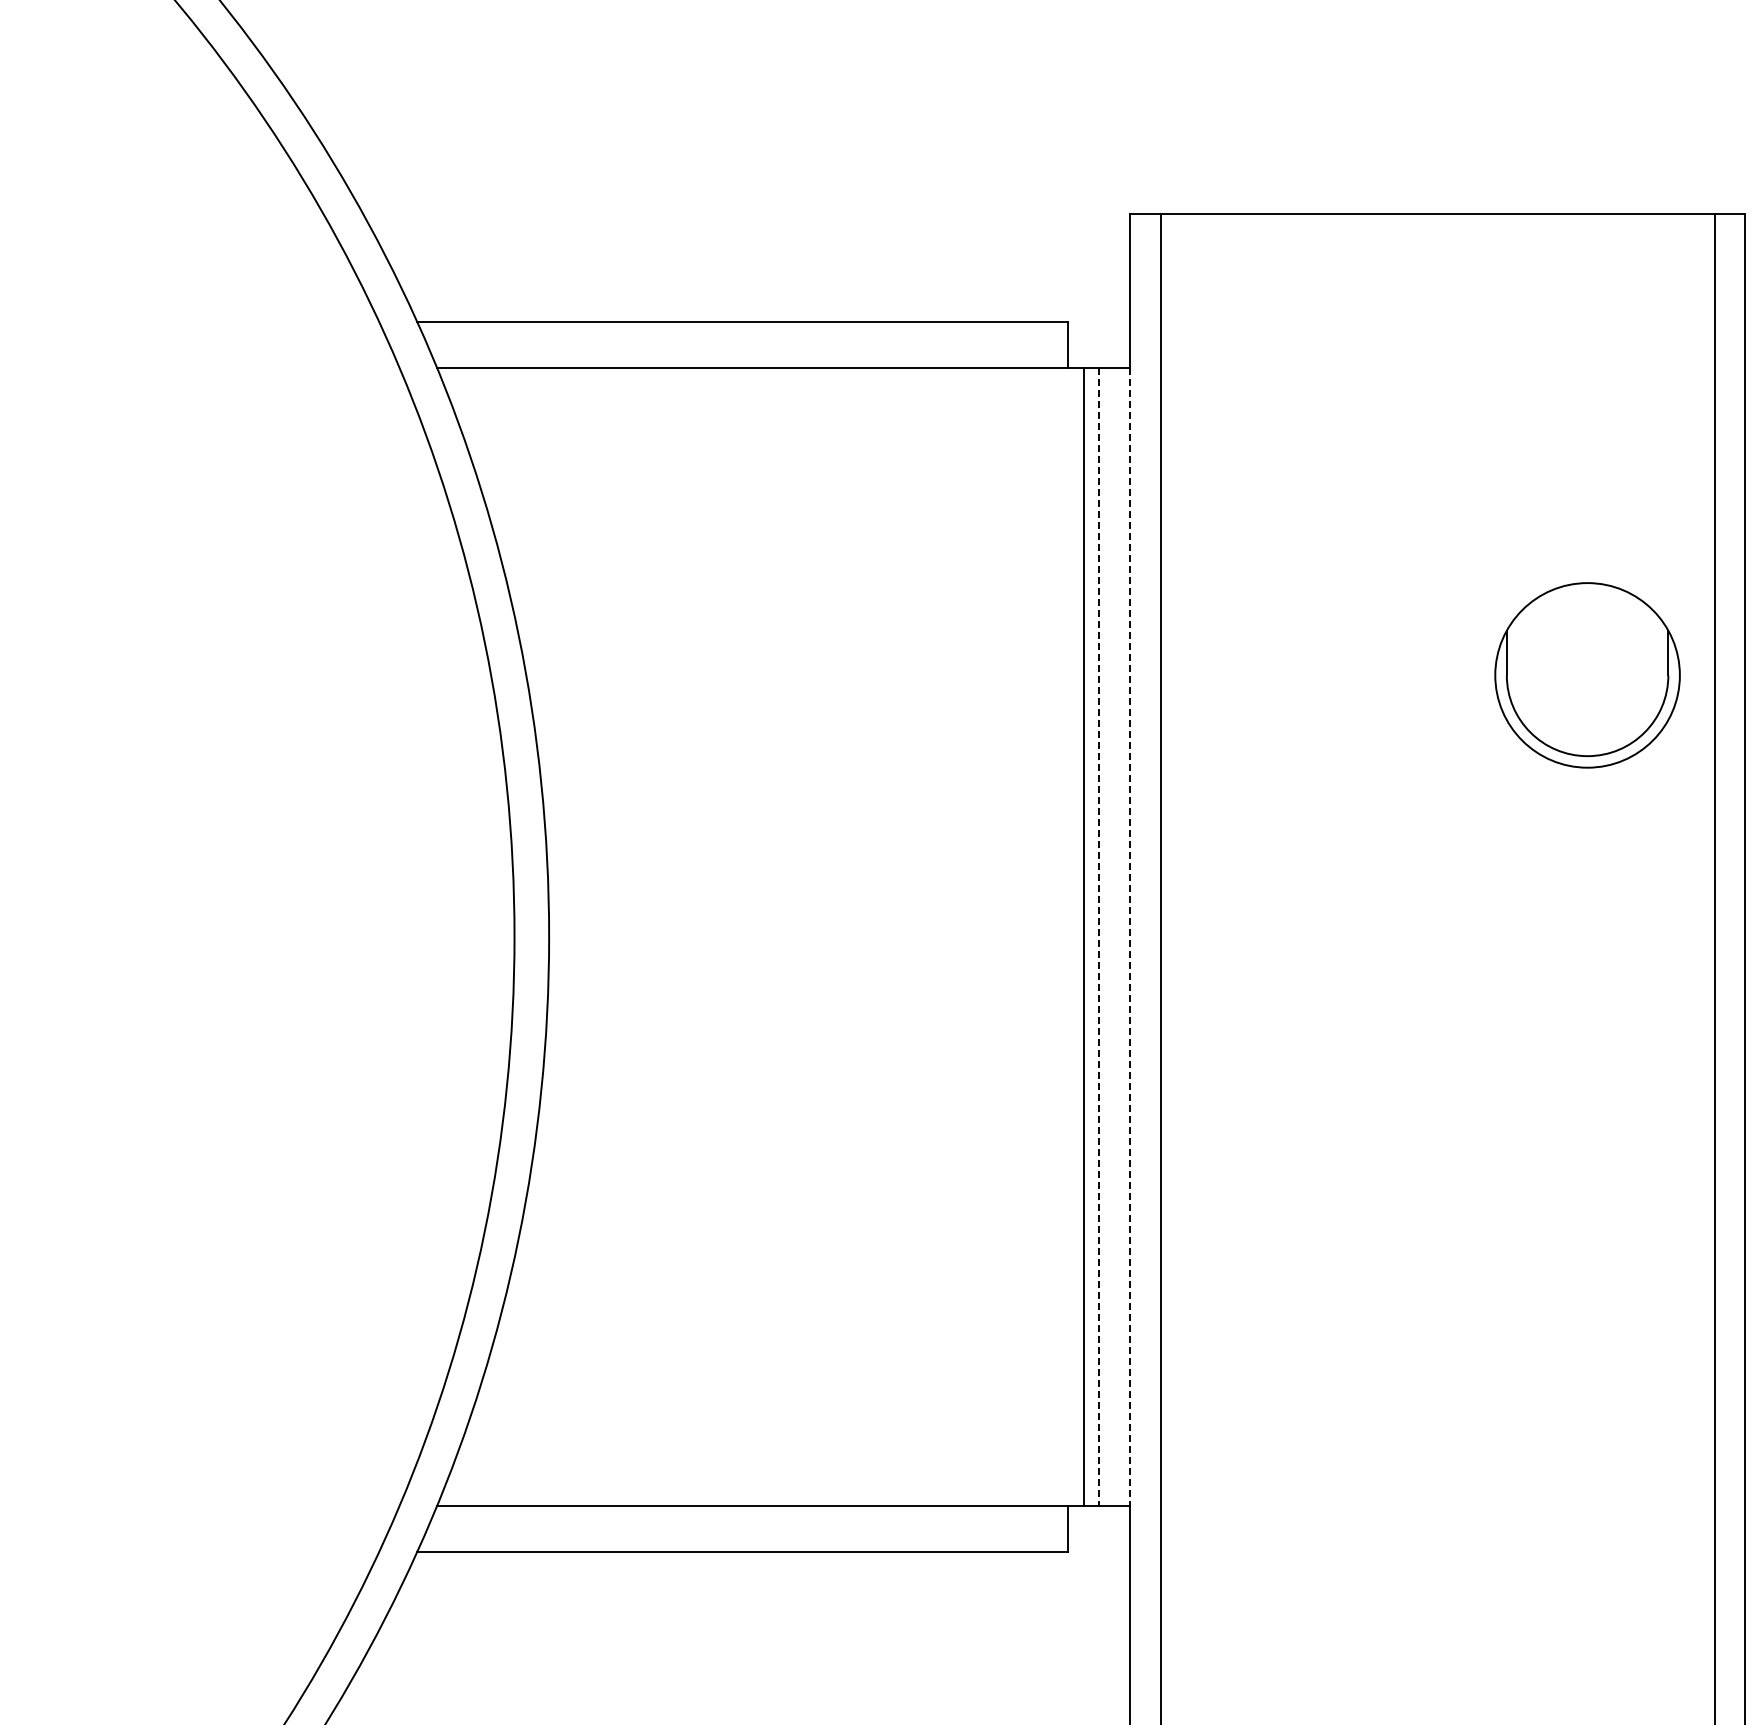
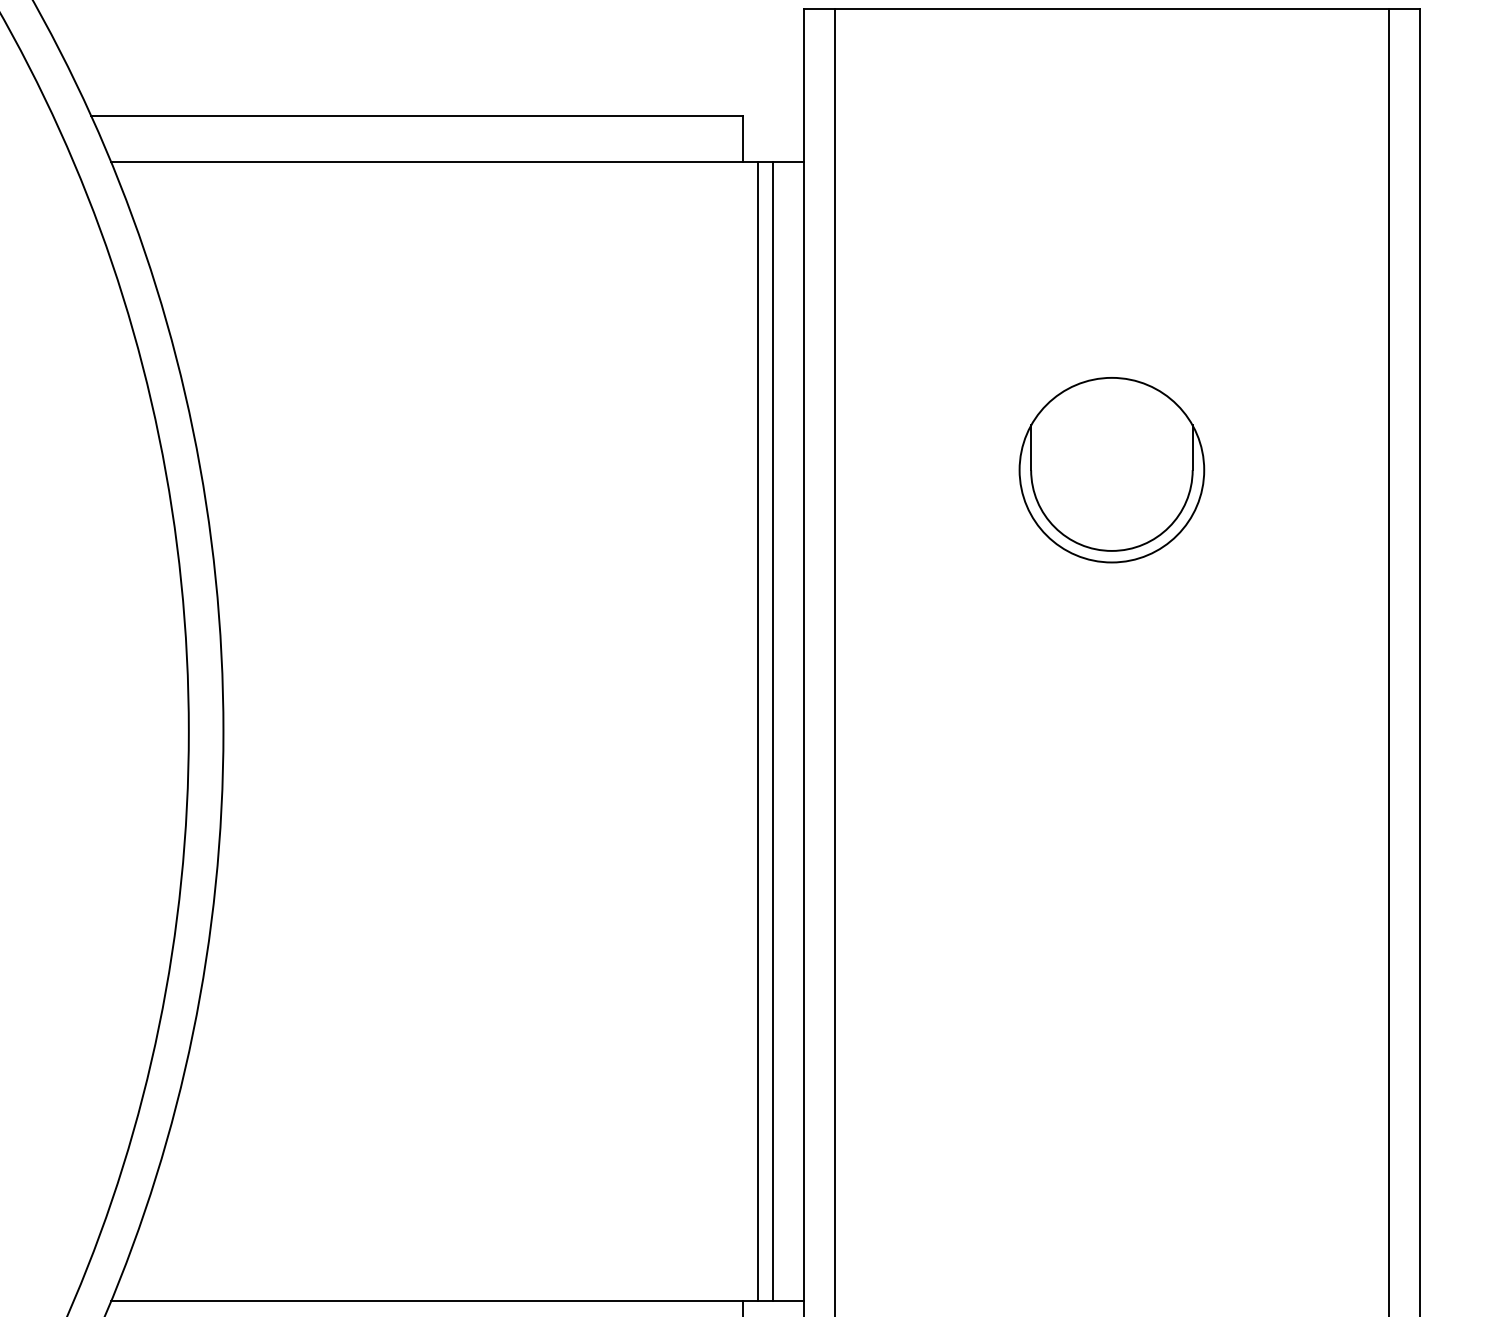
part: (1587, 675) -> (1111, 470), moved
line: (1099, 937) -> (773, 732), dashed -> solid
line: (1129, 937) -> (803, 732), dashed -> solid

